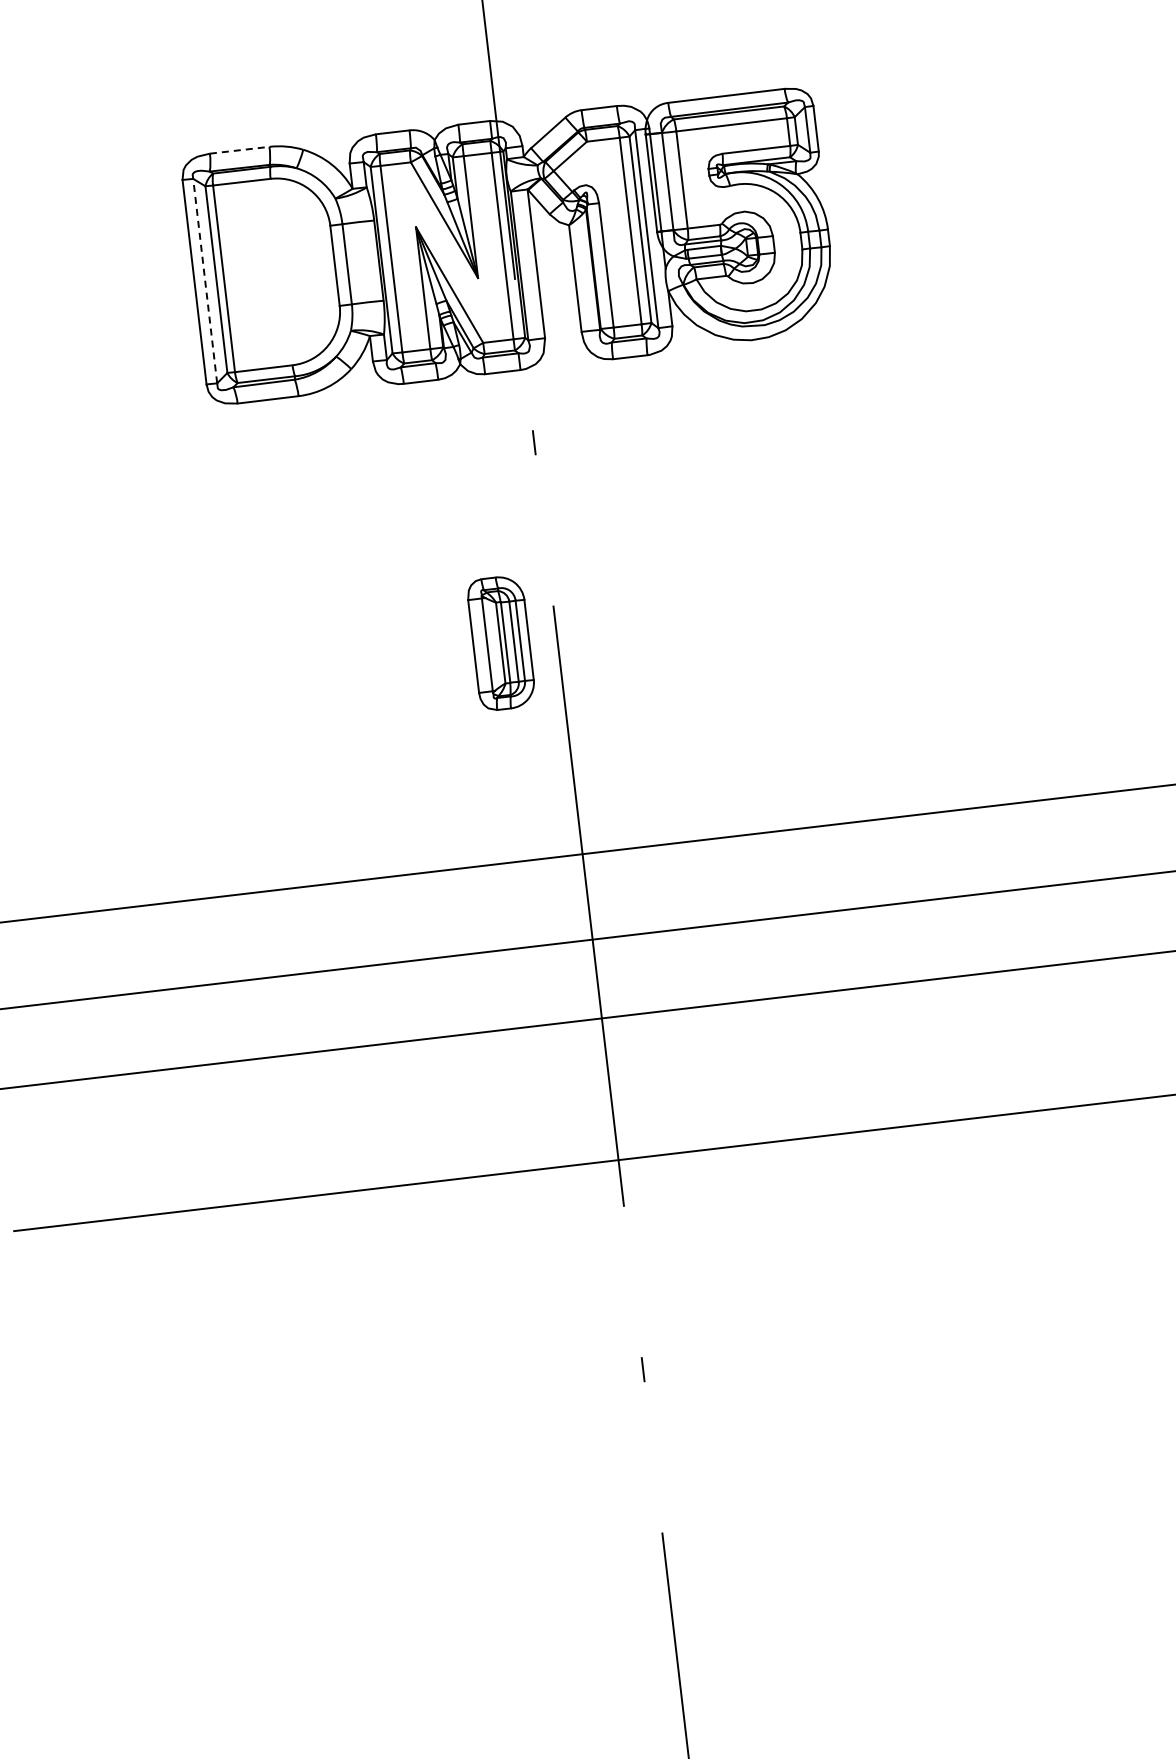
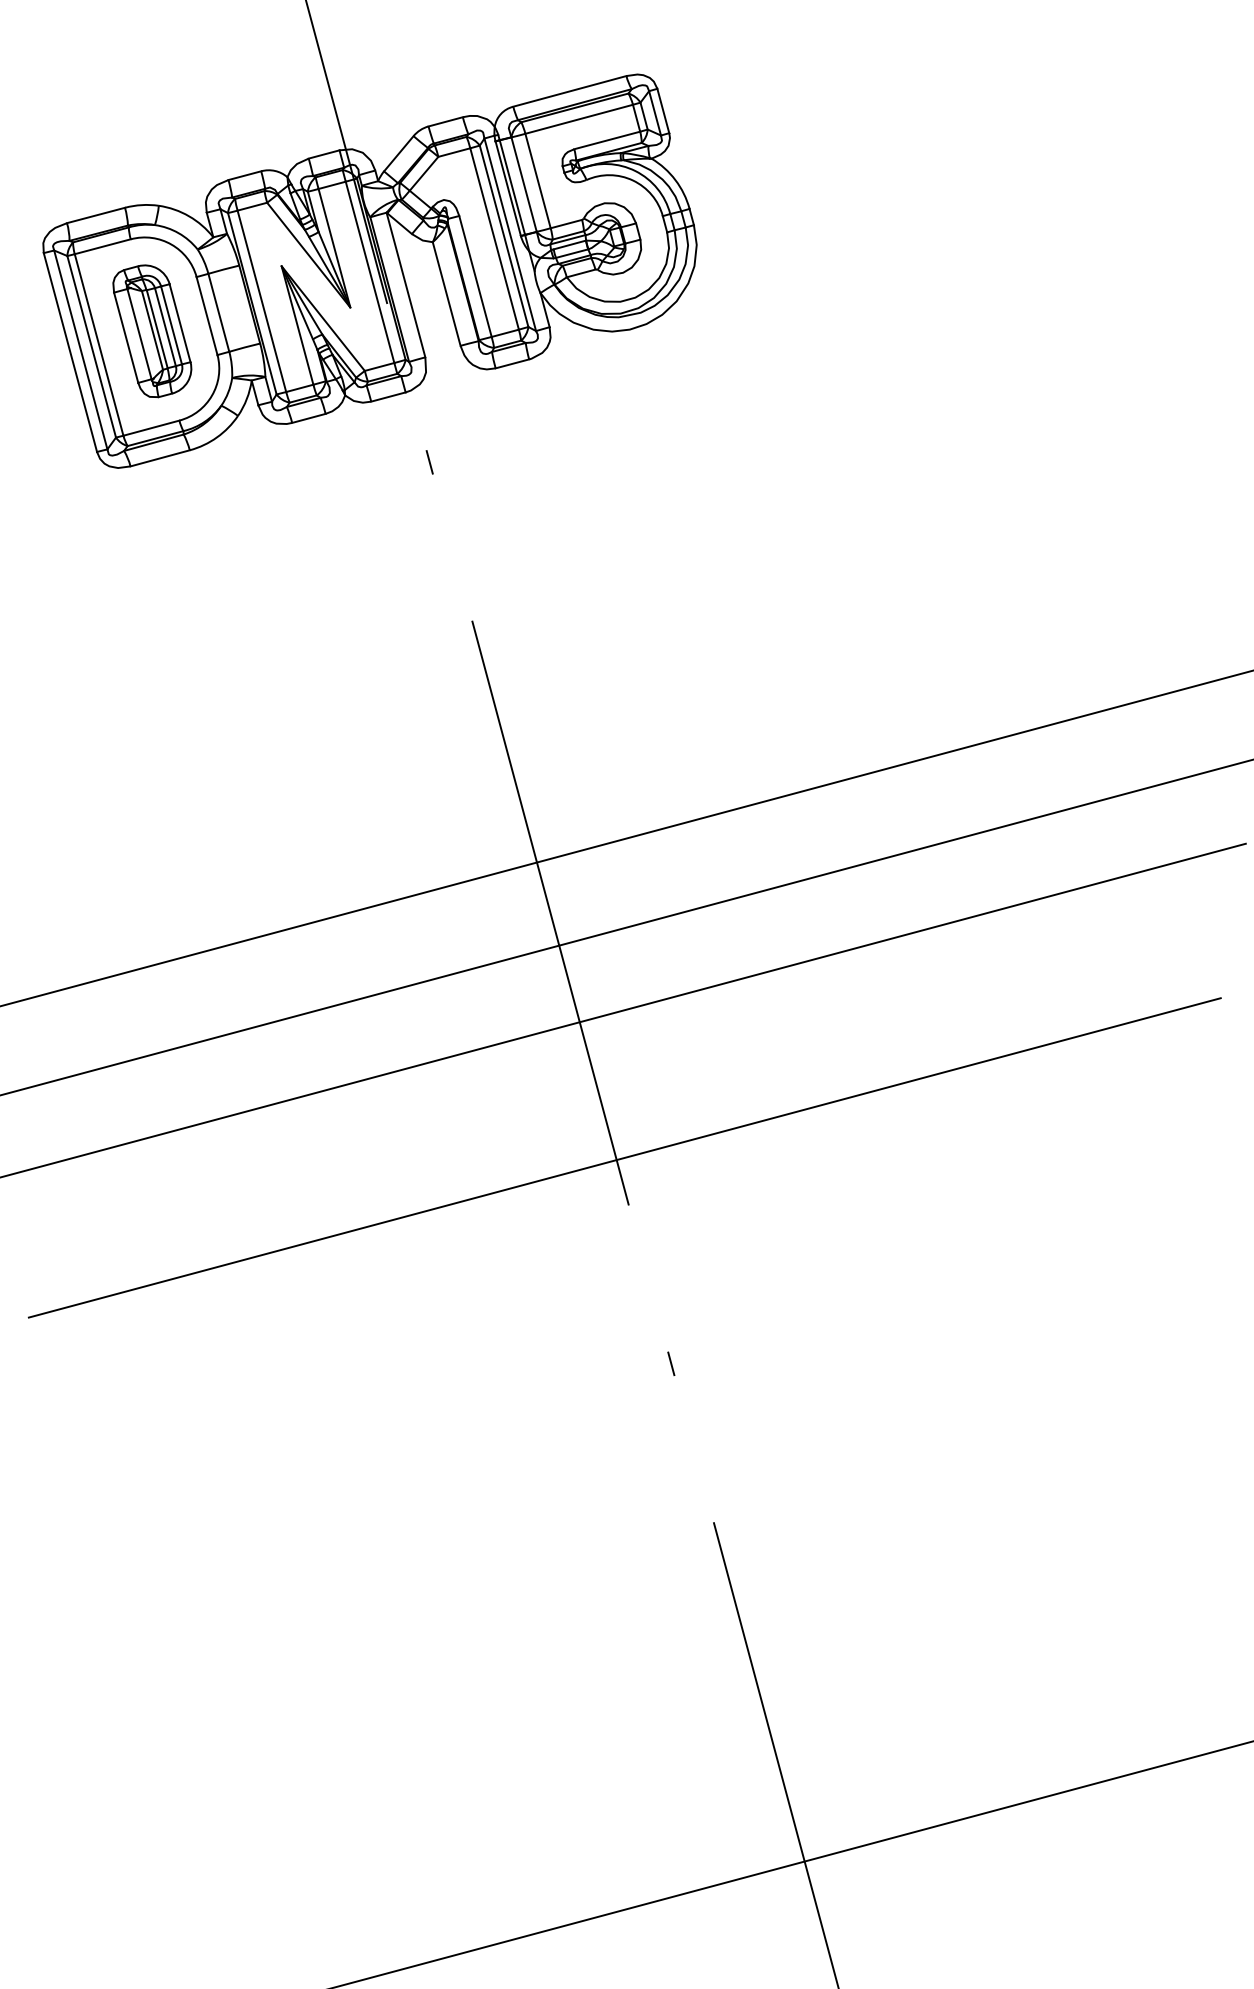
line: (240, 150) -> (96, 215), dashed -> solid
line: (204, 280) -> (80, 349), dashed -> solid
part: (500, 644) -> (152, 331), moved

